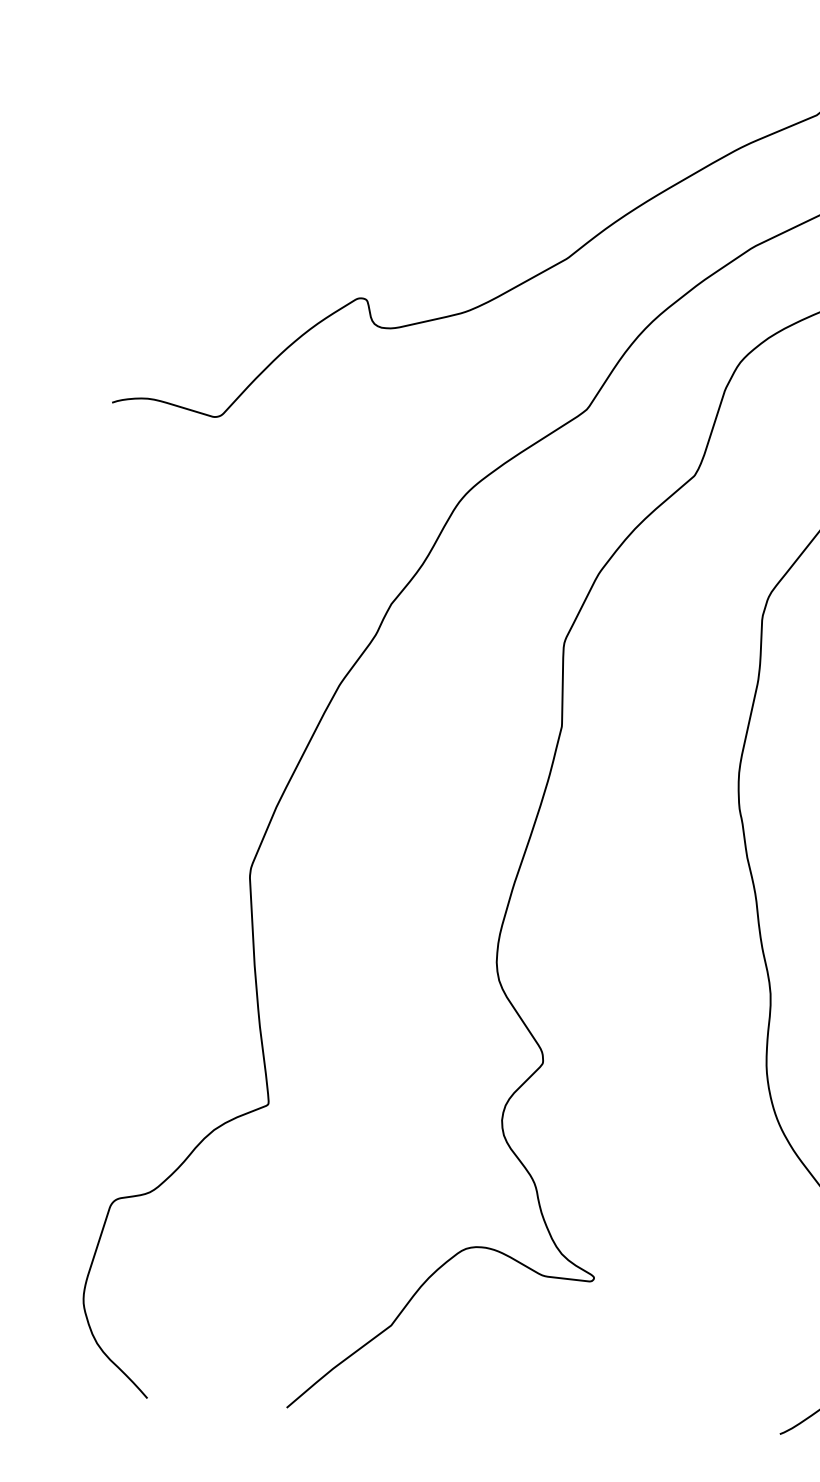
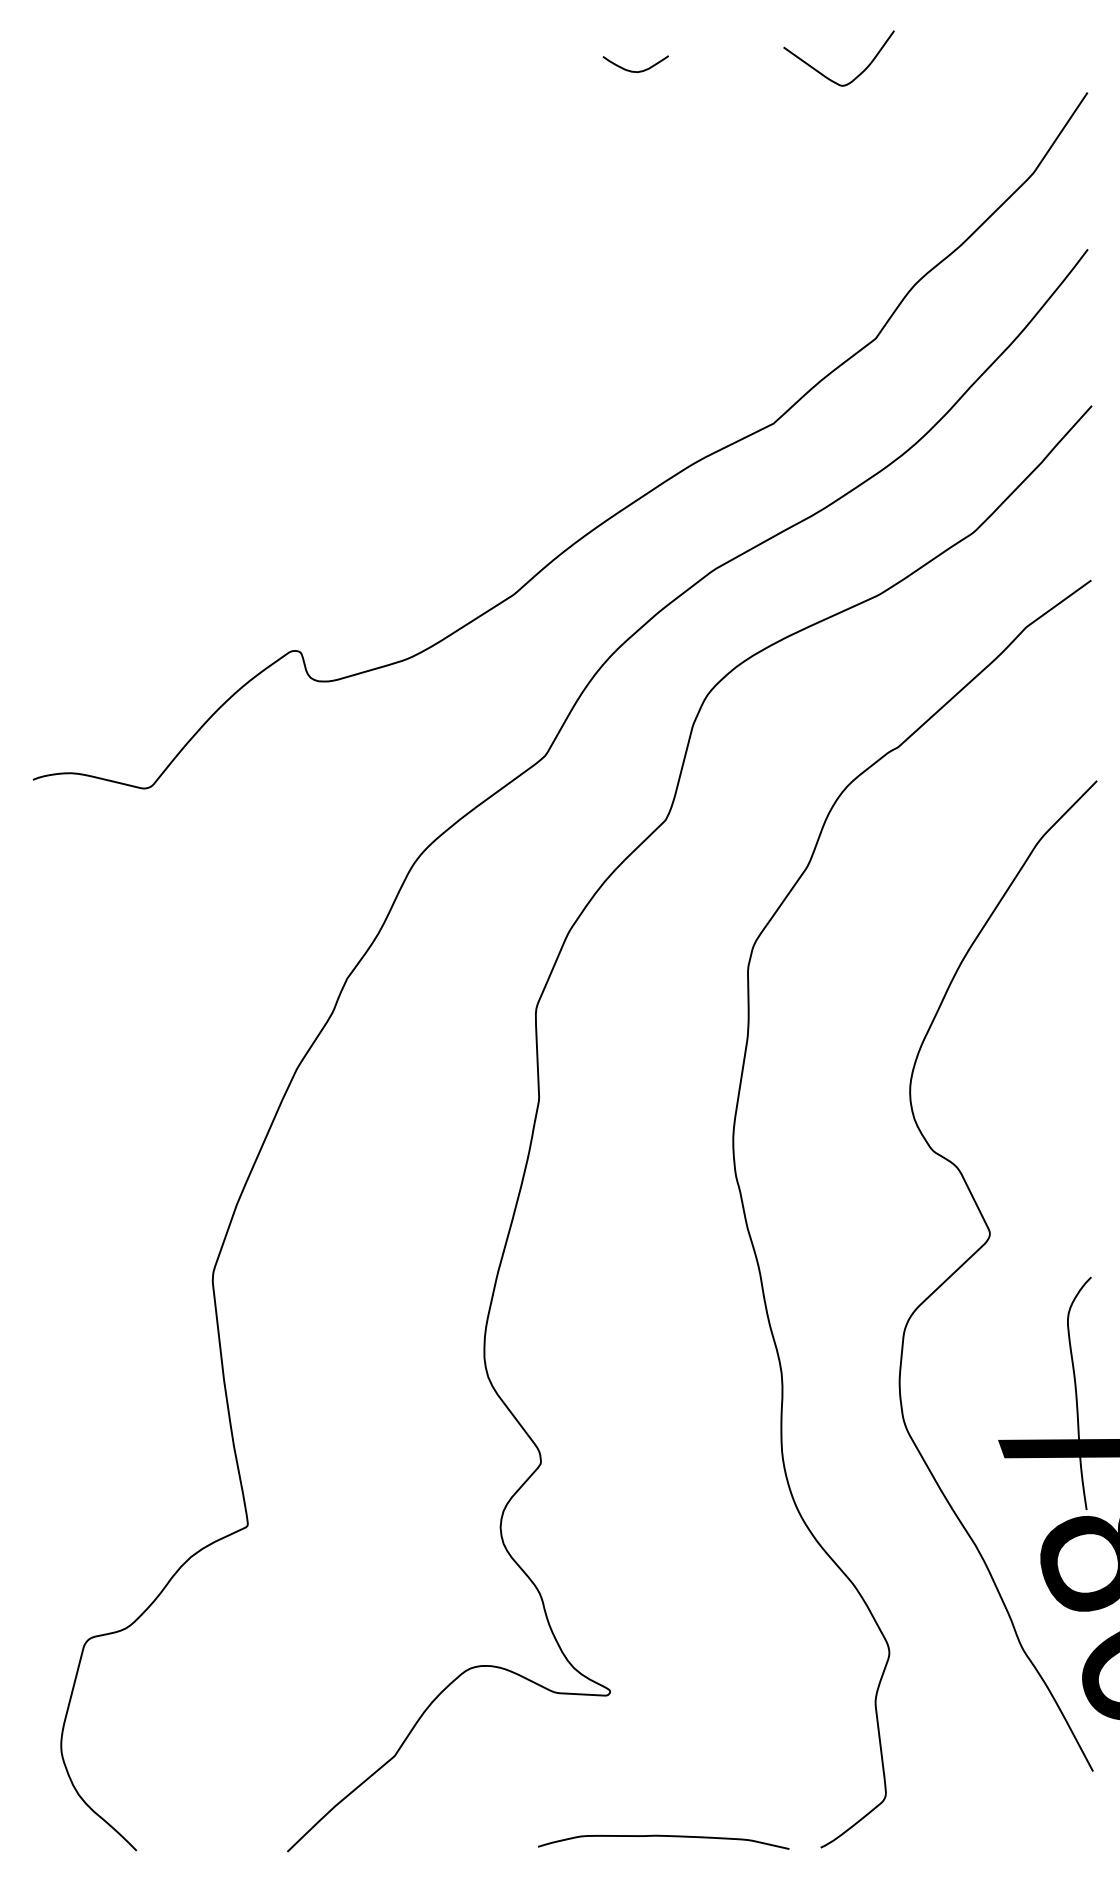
curve: (635, 1414) -> (663, 1836), added

